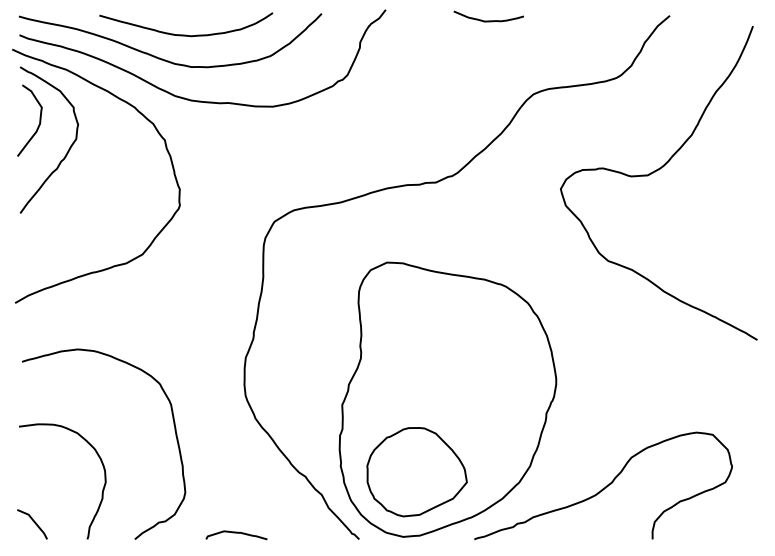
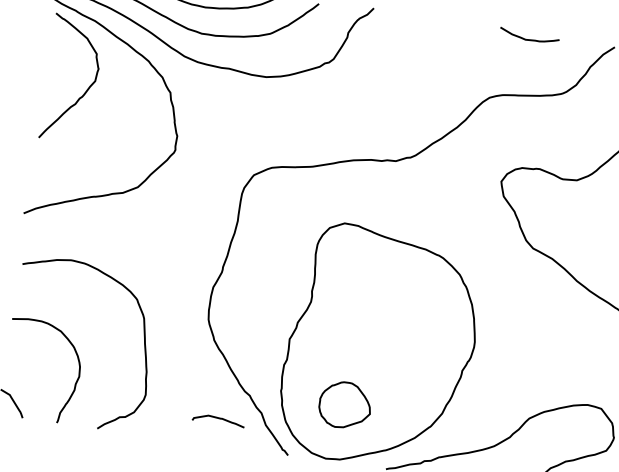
curve: (488, 20) -> (528, 39), moved
curve: (38, 124) -> (64, 64), removed
part: (416, 472) -> (344, 405), size x0.6
curve: (236, 533) -> (218, 418), moved

